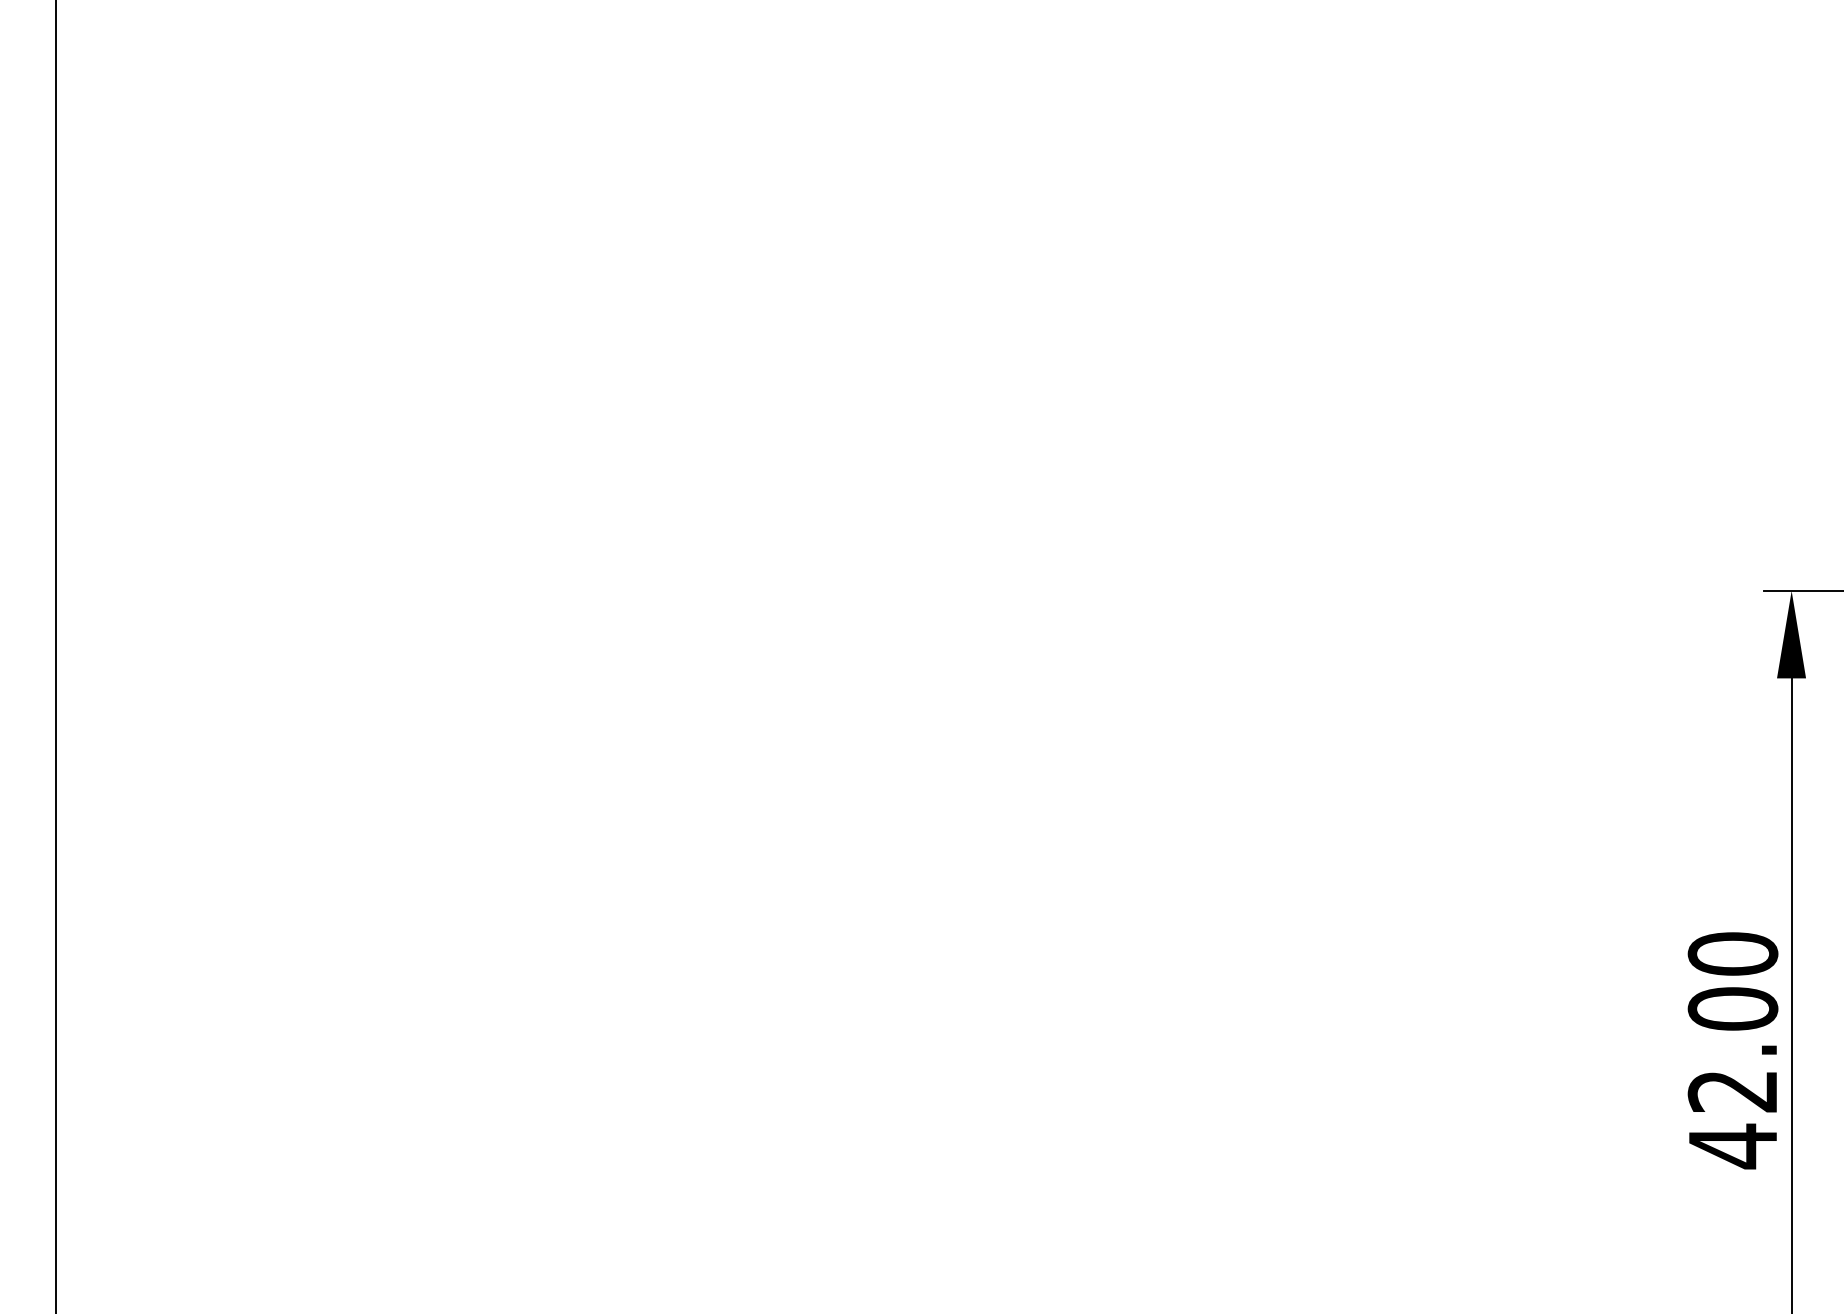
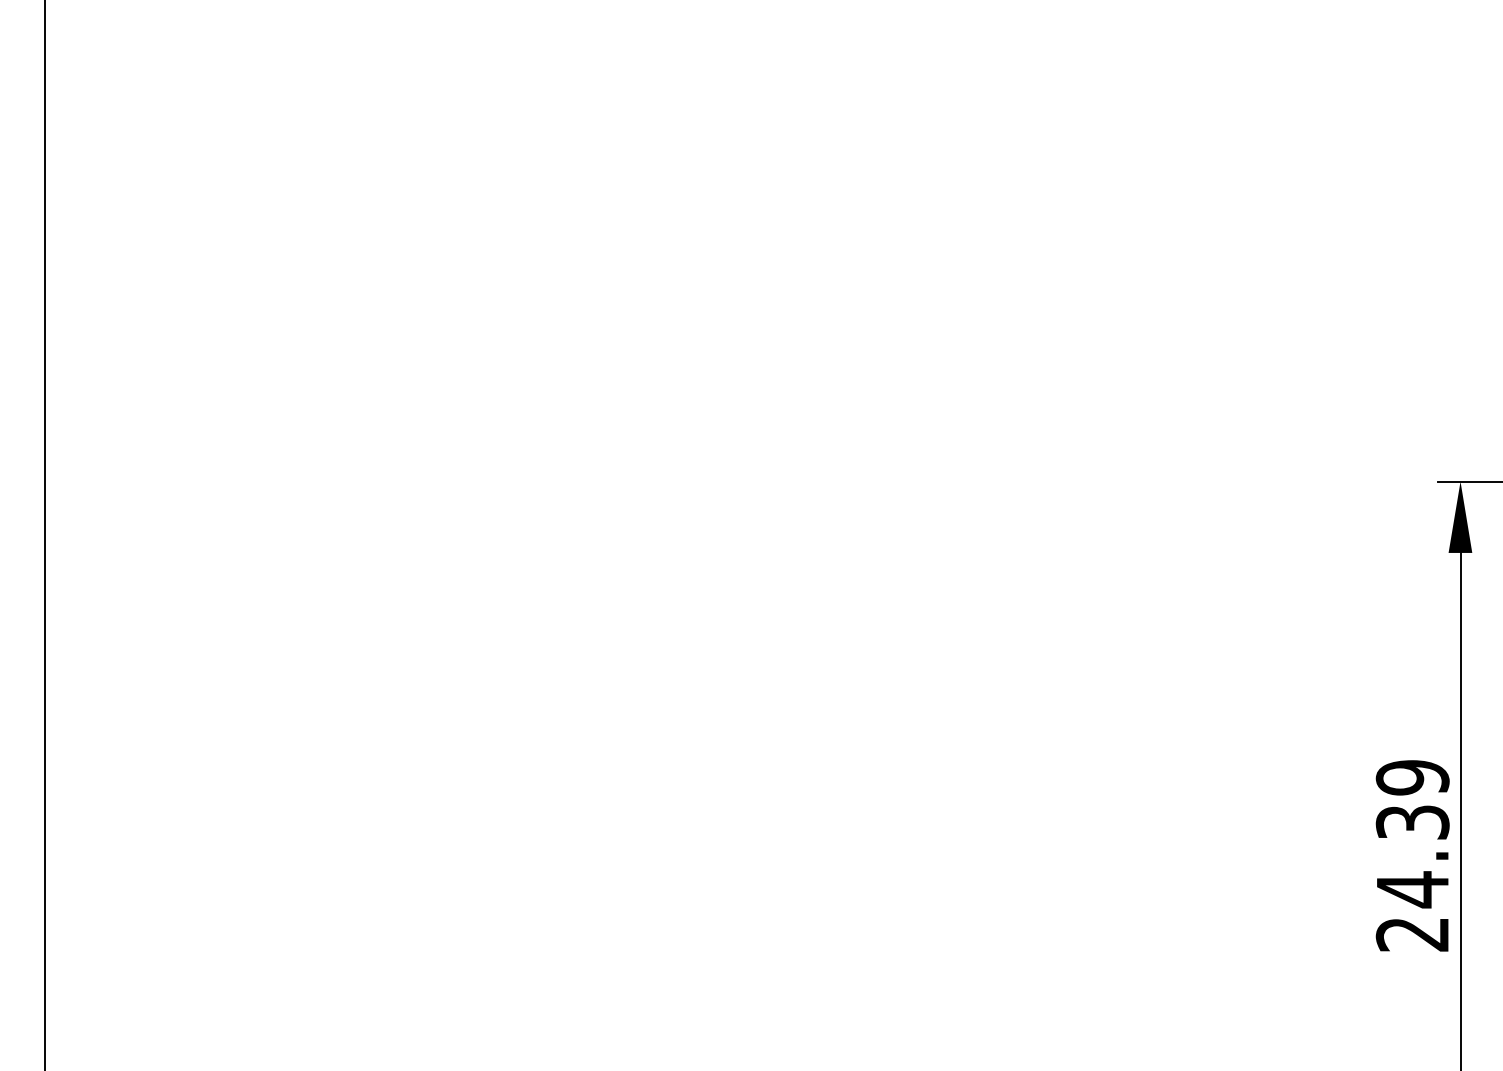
text: (1732, 1050) -> (1412, 856), 42.00 -> 24.39

